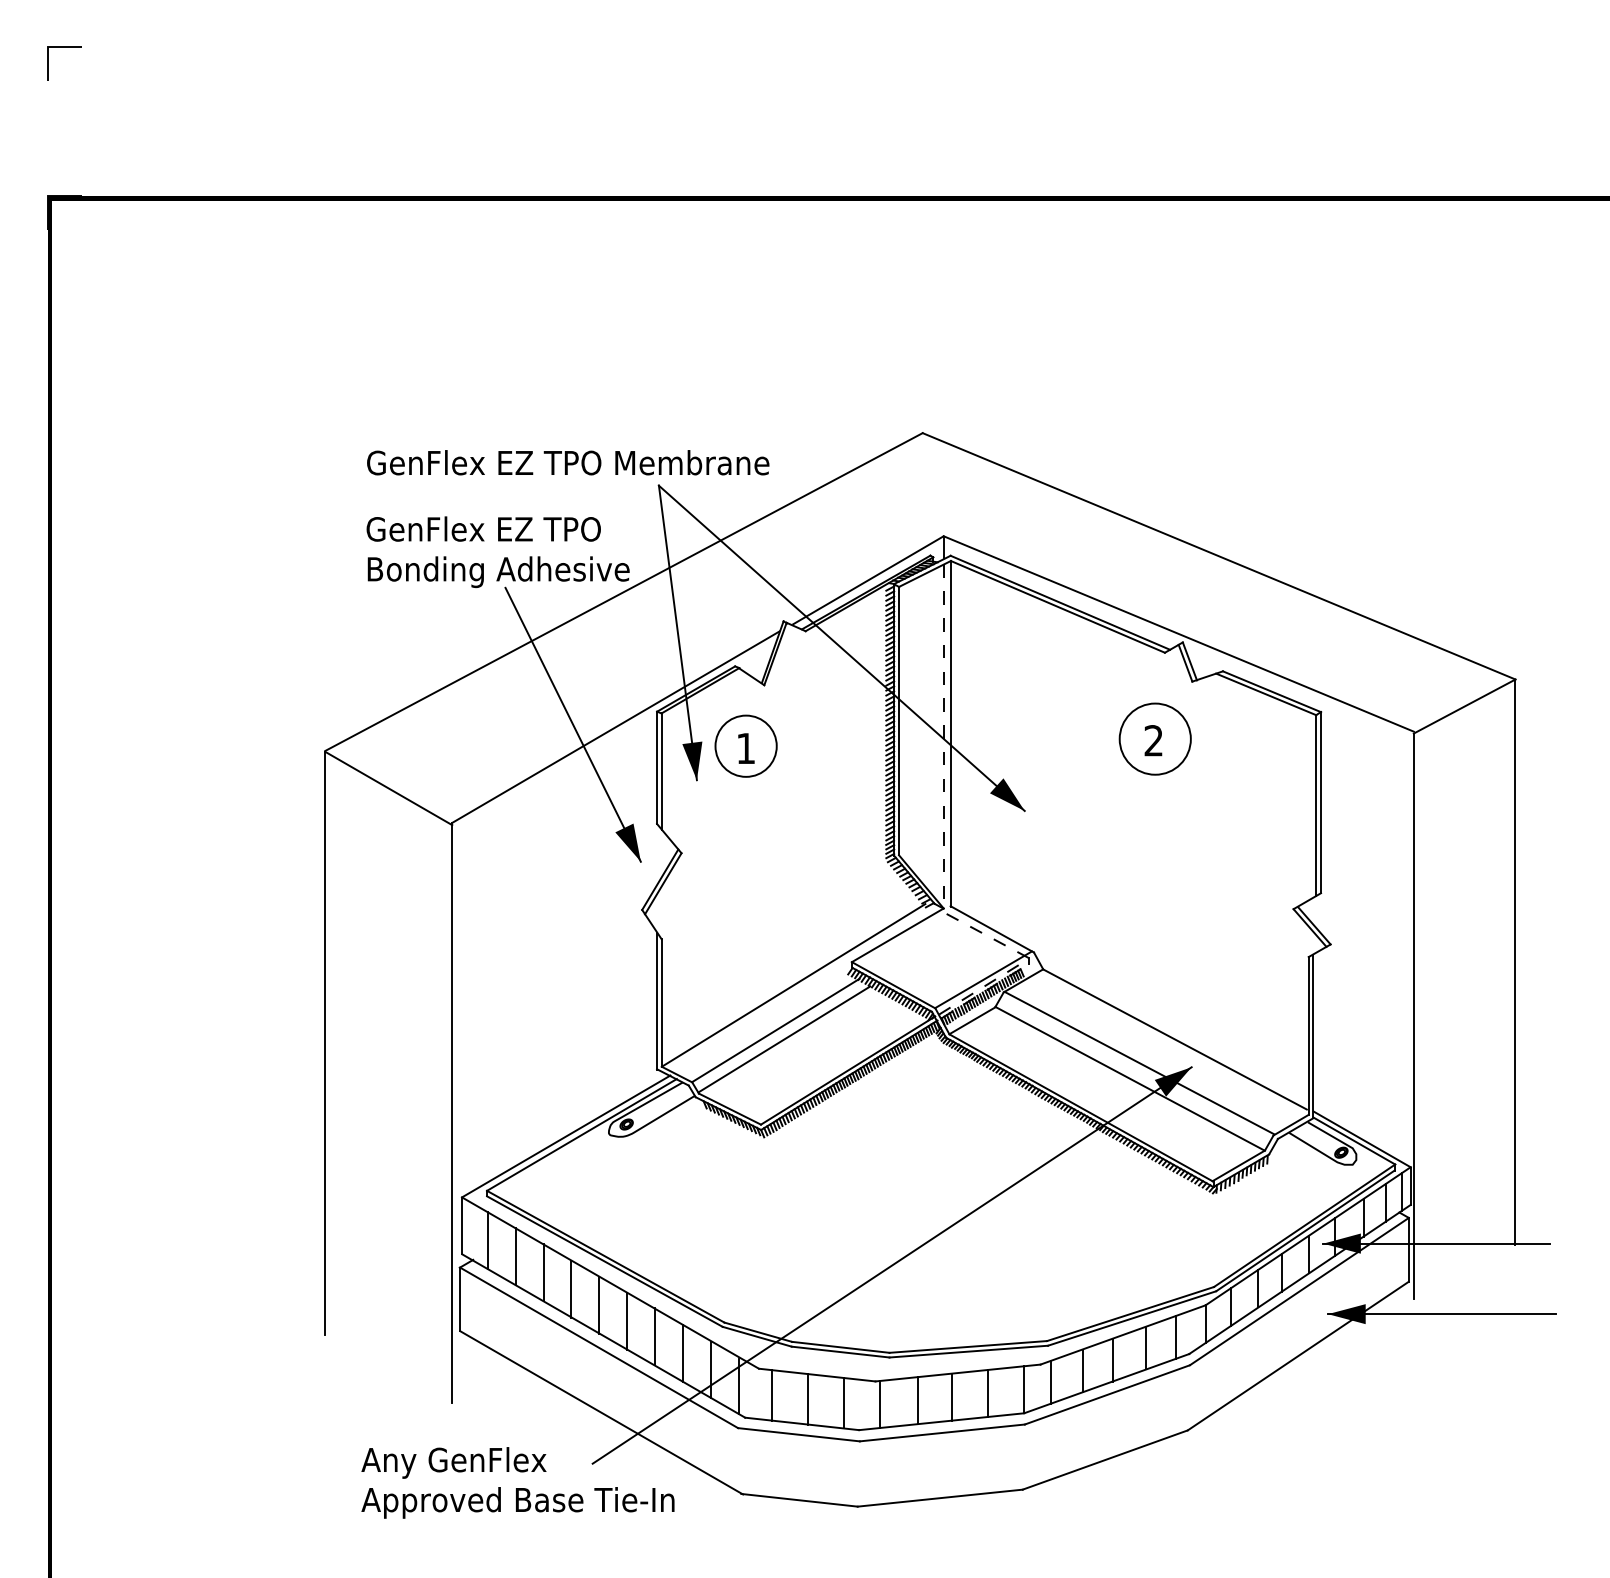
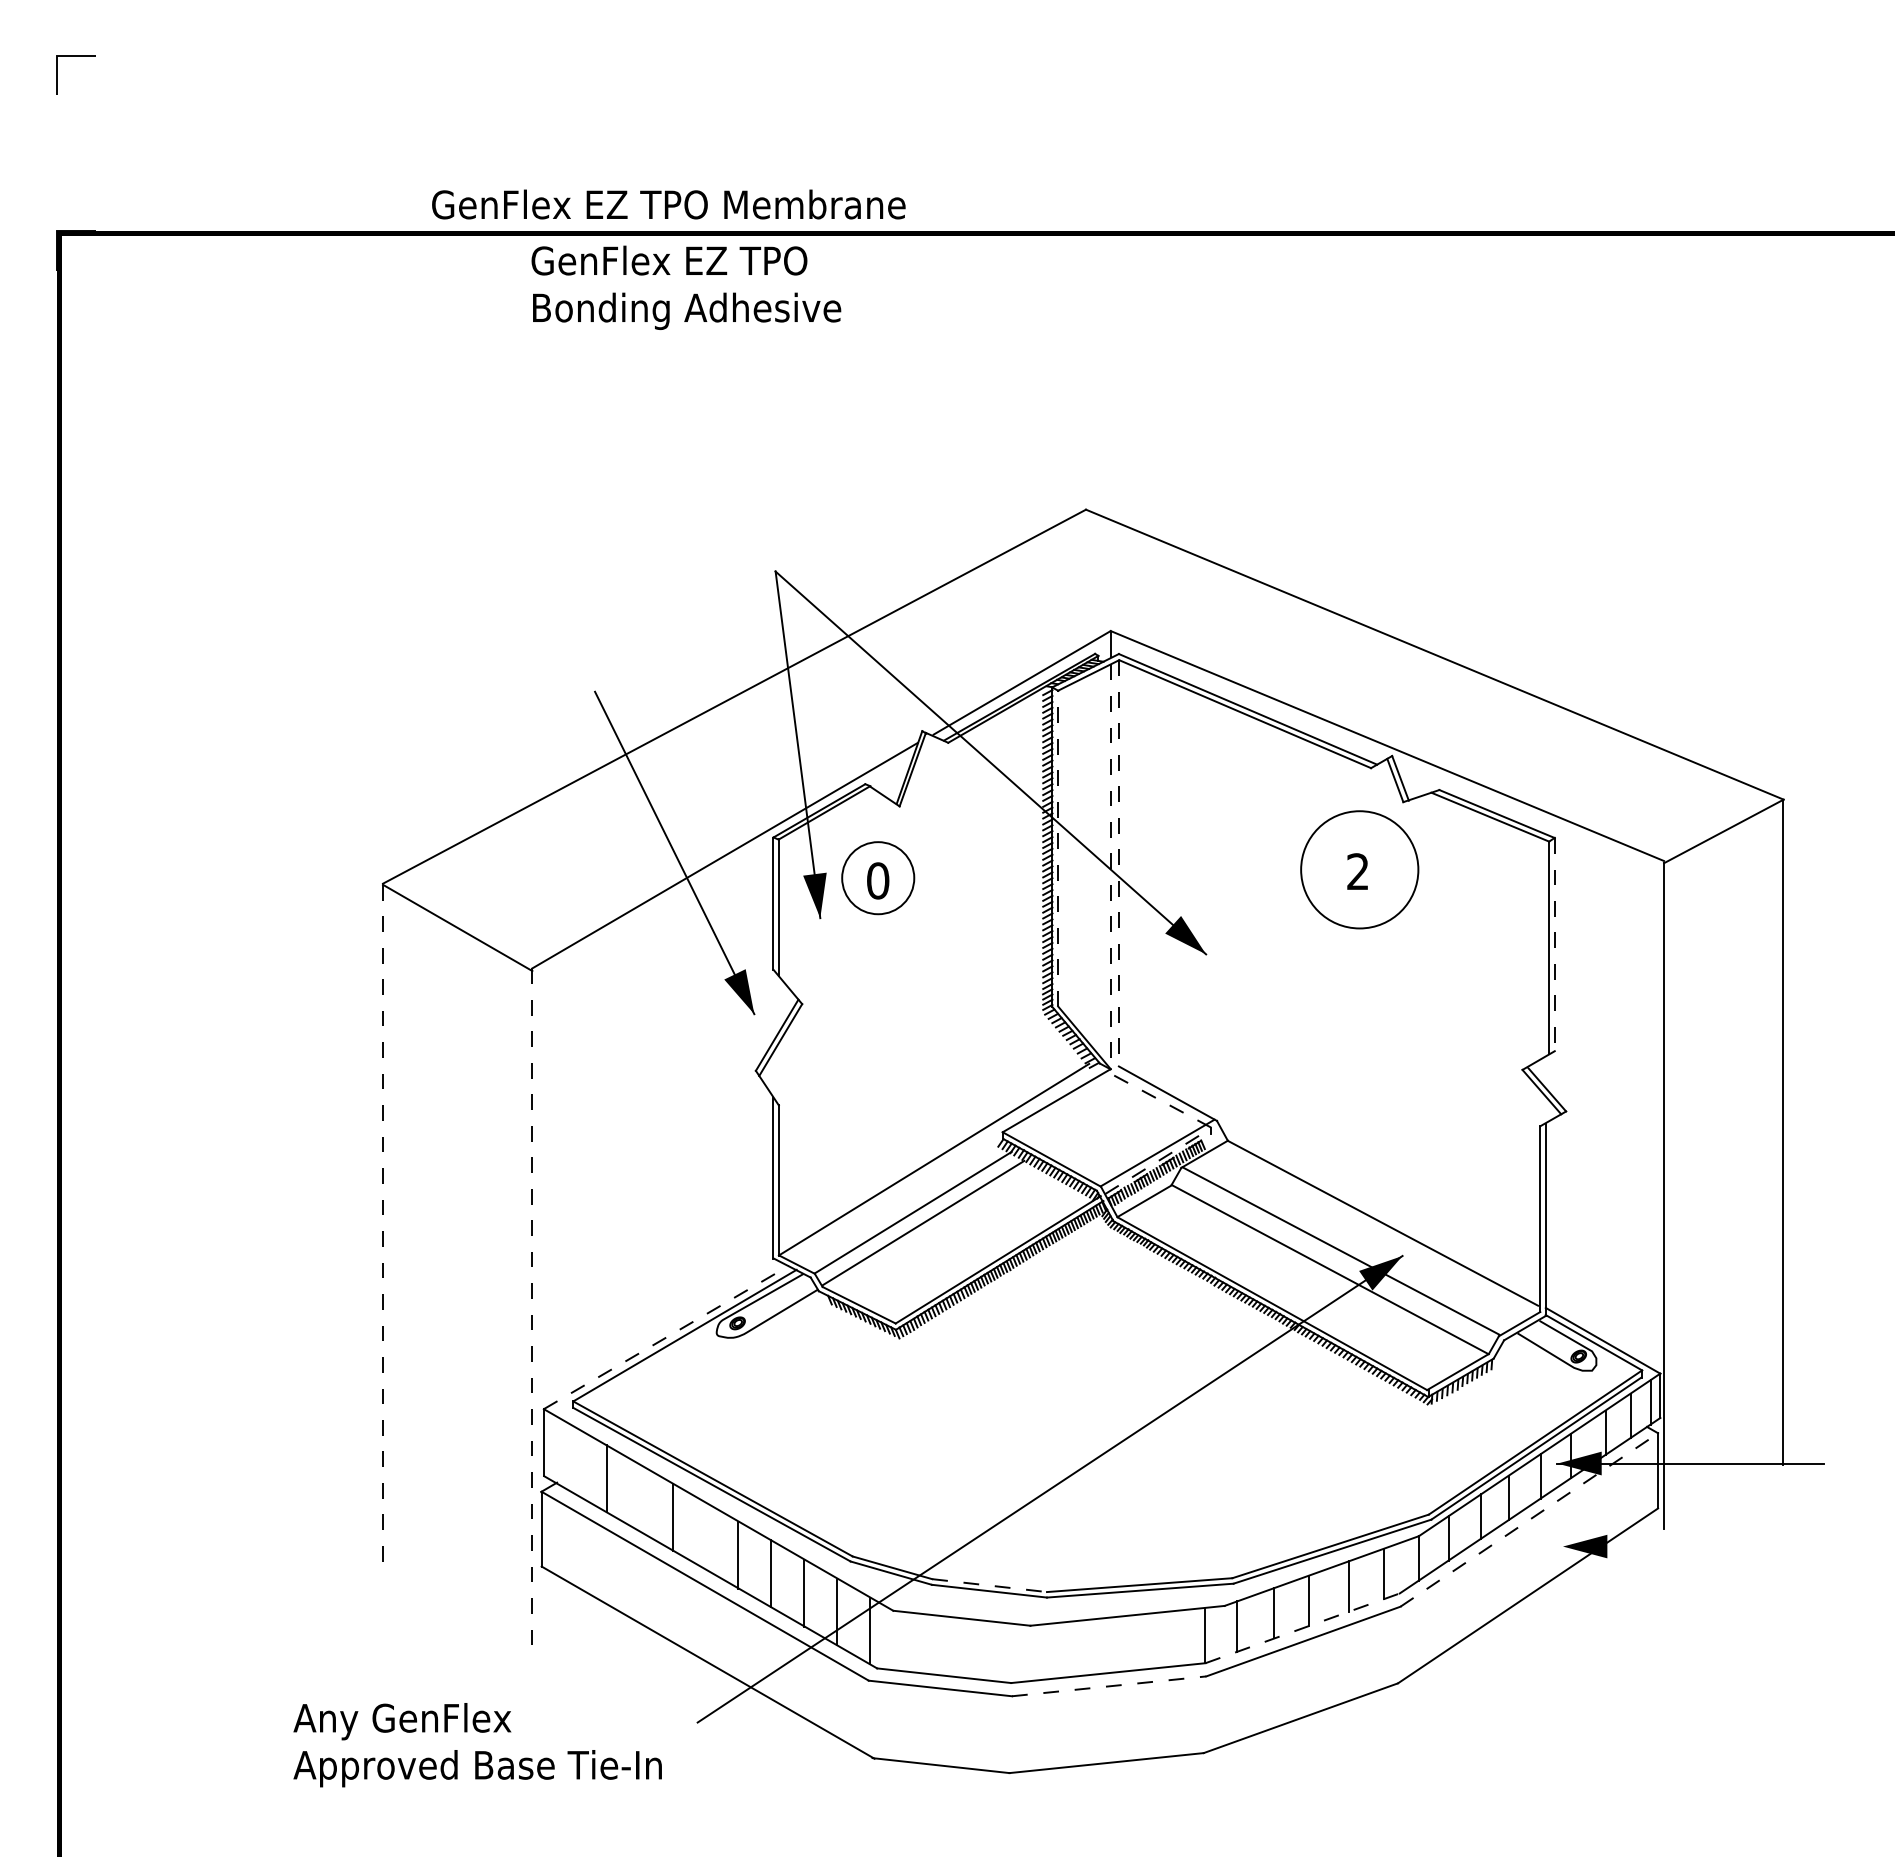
text: (567, 462) -> (668, 204), moved
text: (498, 551) -> (686, 287), moved
line: (899, 721) -> (1058, 848), solid -> dashed
line: (950, 734) -> (1118, 864), solid -> dashed
circle: (1155, 738) -> (1359, 869), size x1.4
text: (746, 748) -> (878, 880), 1 -> 0
line: (1320, 802) -> (1554, 944), solid -> dashed
line: (325, 1043) -> (383, 1228), solid -> dashed
line: (452, 1113) -> (532, 1310), solid -> dashed
line: (566, 1136) -> (666, 1337), solid -> dashed
line: (488, 1240) -> (574, 1459), removed
line: (543, 1271) -> (639, 1496), removed
line: (1299, 1291) -> (1529, 1519), solid -> dashed
line: (599, 1304) -> (705, 1535), removed
line: (1441, 1314) -> (1696, 1546), removed
line: (840, 1347) -> (989, 1585), solid -> dashed
line: (1107, 1383) -> (1303, 1628), solid -> dashed
line: (987, 1393) -> (1162, 1639), removed
line: (771, 1394) -> (908, 1641), removed
line: (951, 1396) -> (1120, 1643), removed
line: (807, 1399) -> (950, 1646), removed
line: (918, 1399) -> (1080, 1647), removed
line: (844, 1403) -> (993, 1651), removed
line: (879, 1404) -> (1035, 1652), removed
line: (942, 1433) -> (1109, 1686), solid -> dashed
text: (517, 1483) -> (477, 1745), moved

